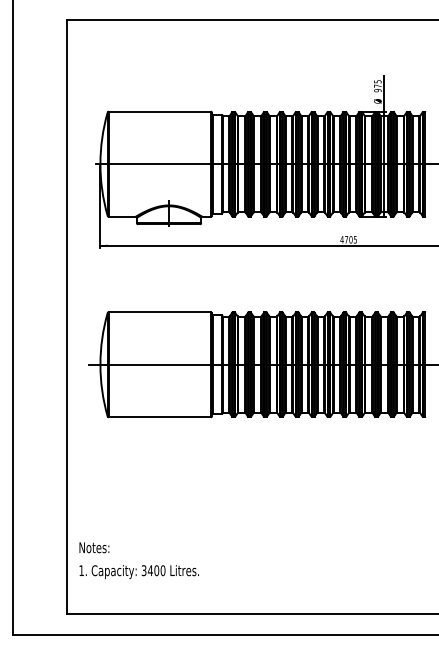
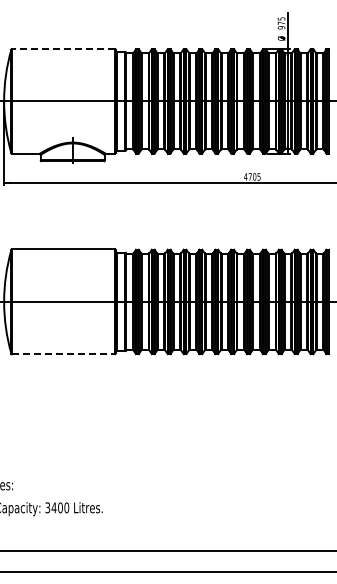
line: (159, 111) -> (63, 48), solid -> dashed
line: (160, 417) -> (64, 354), solid -> dashed

